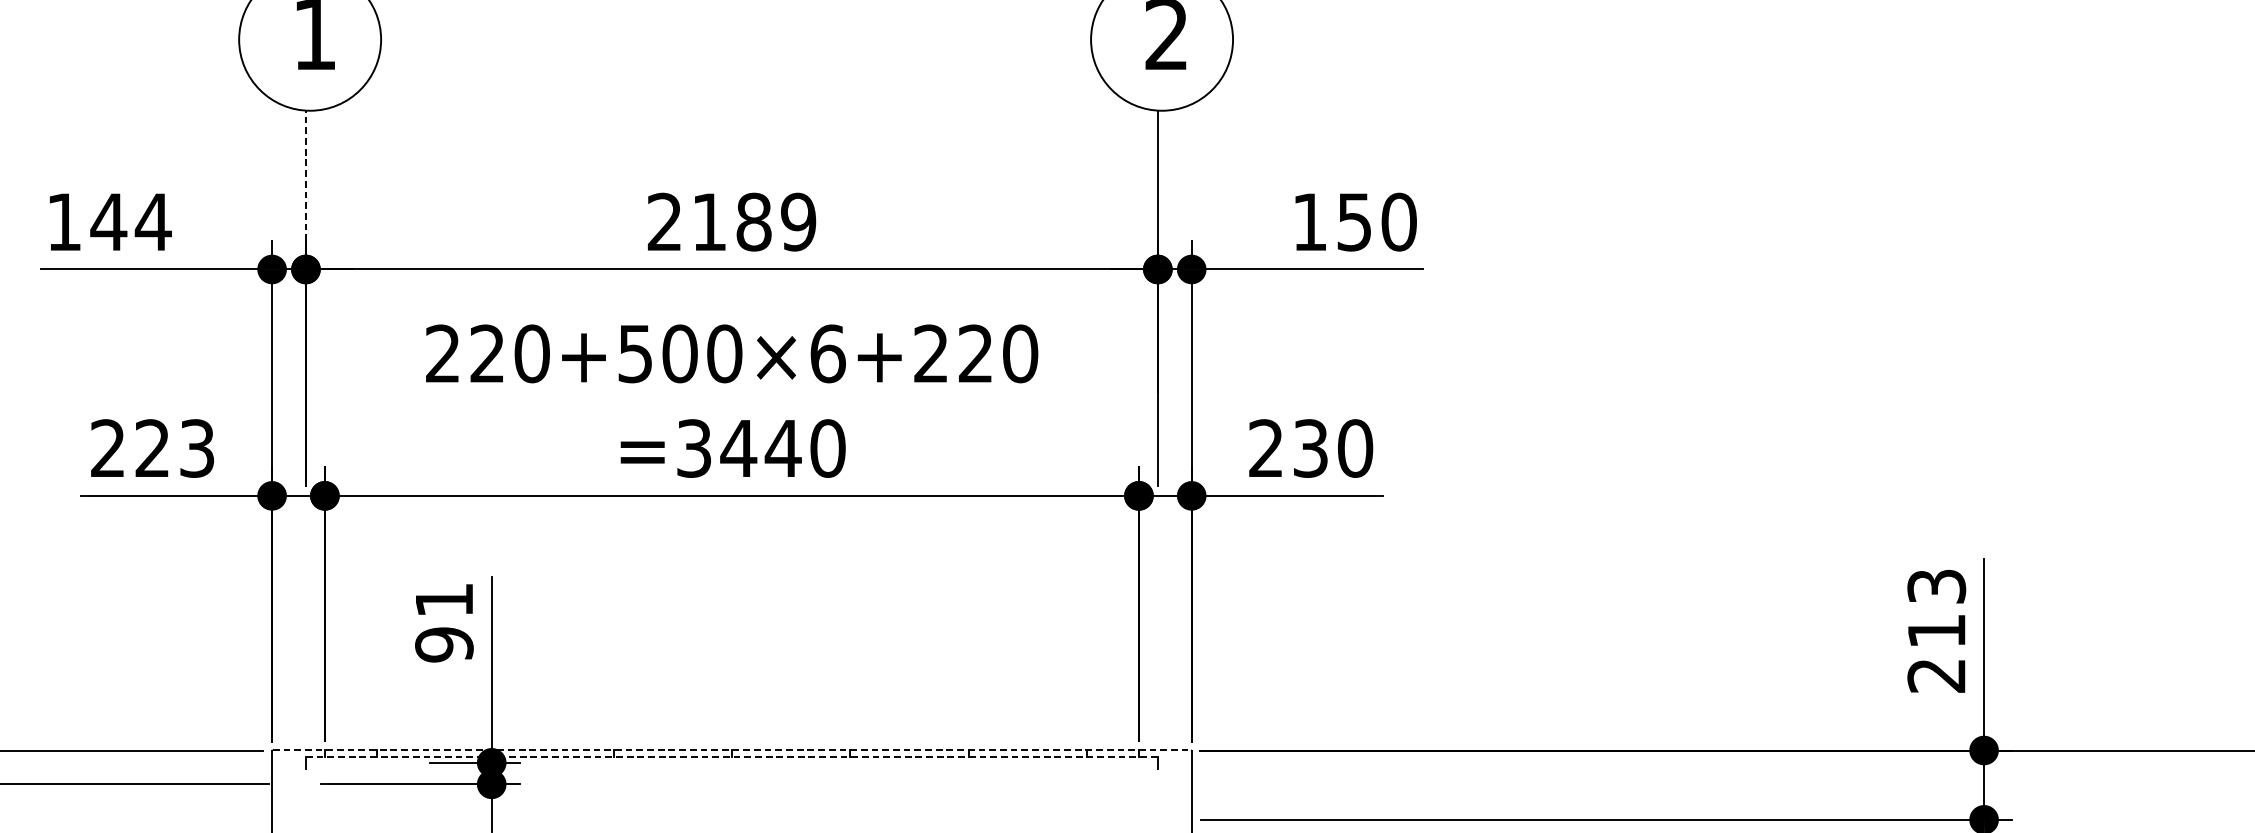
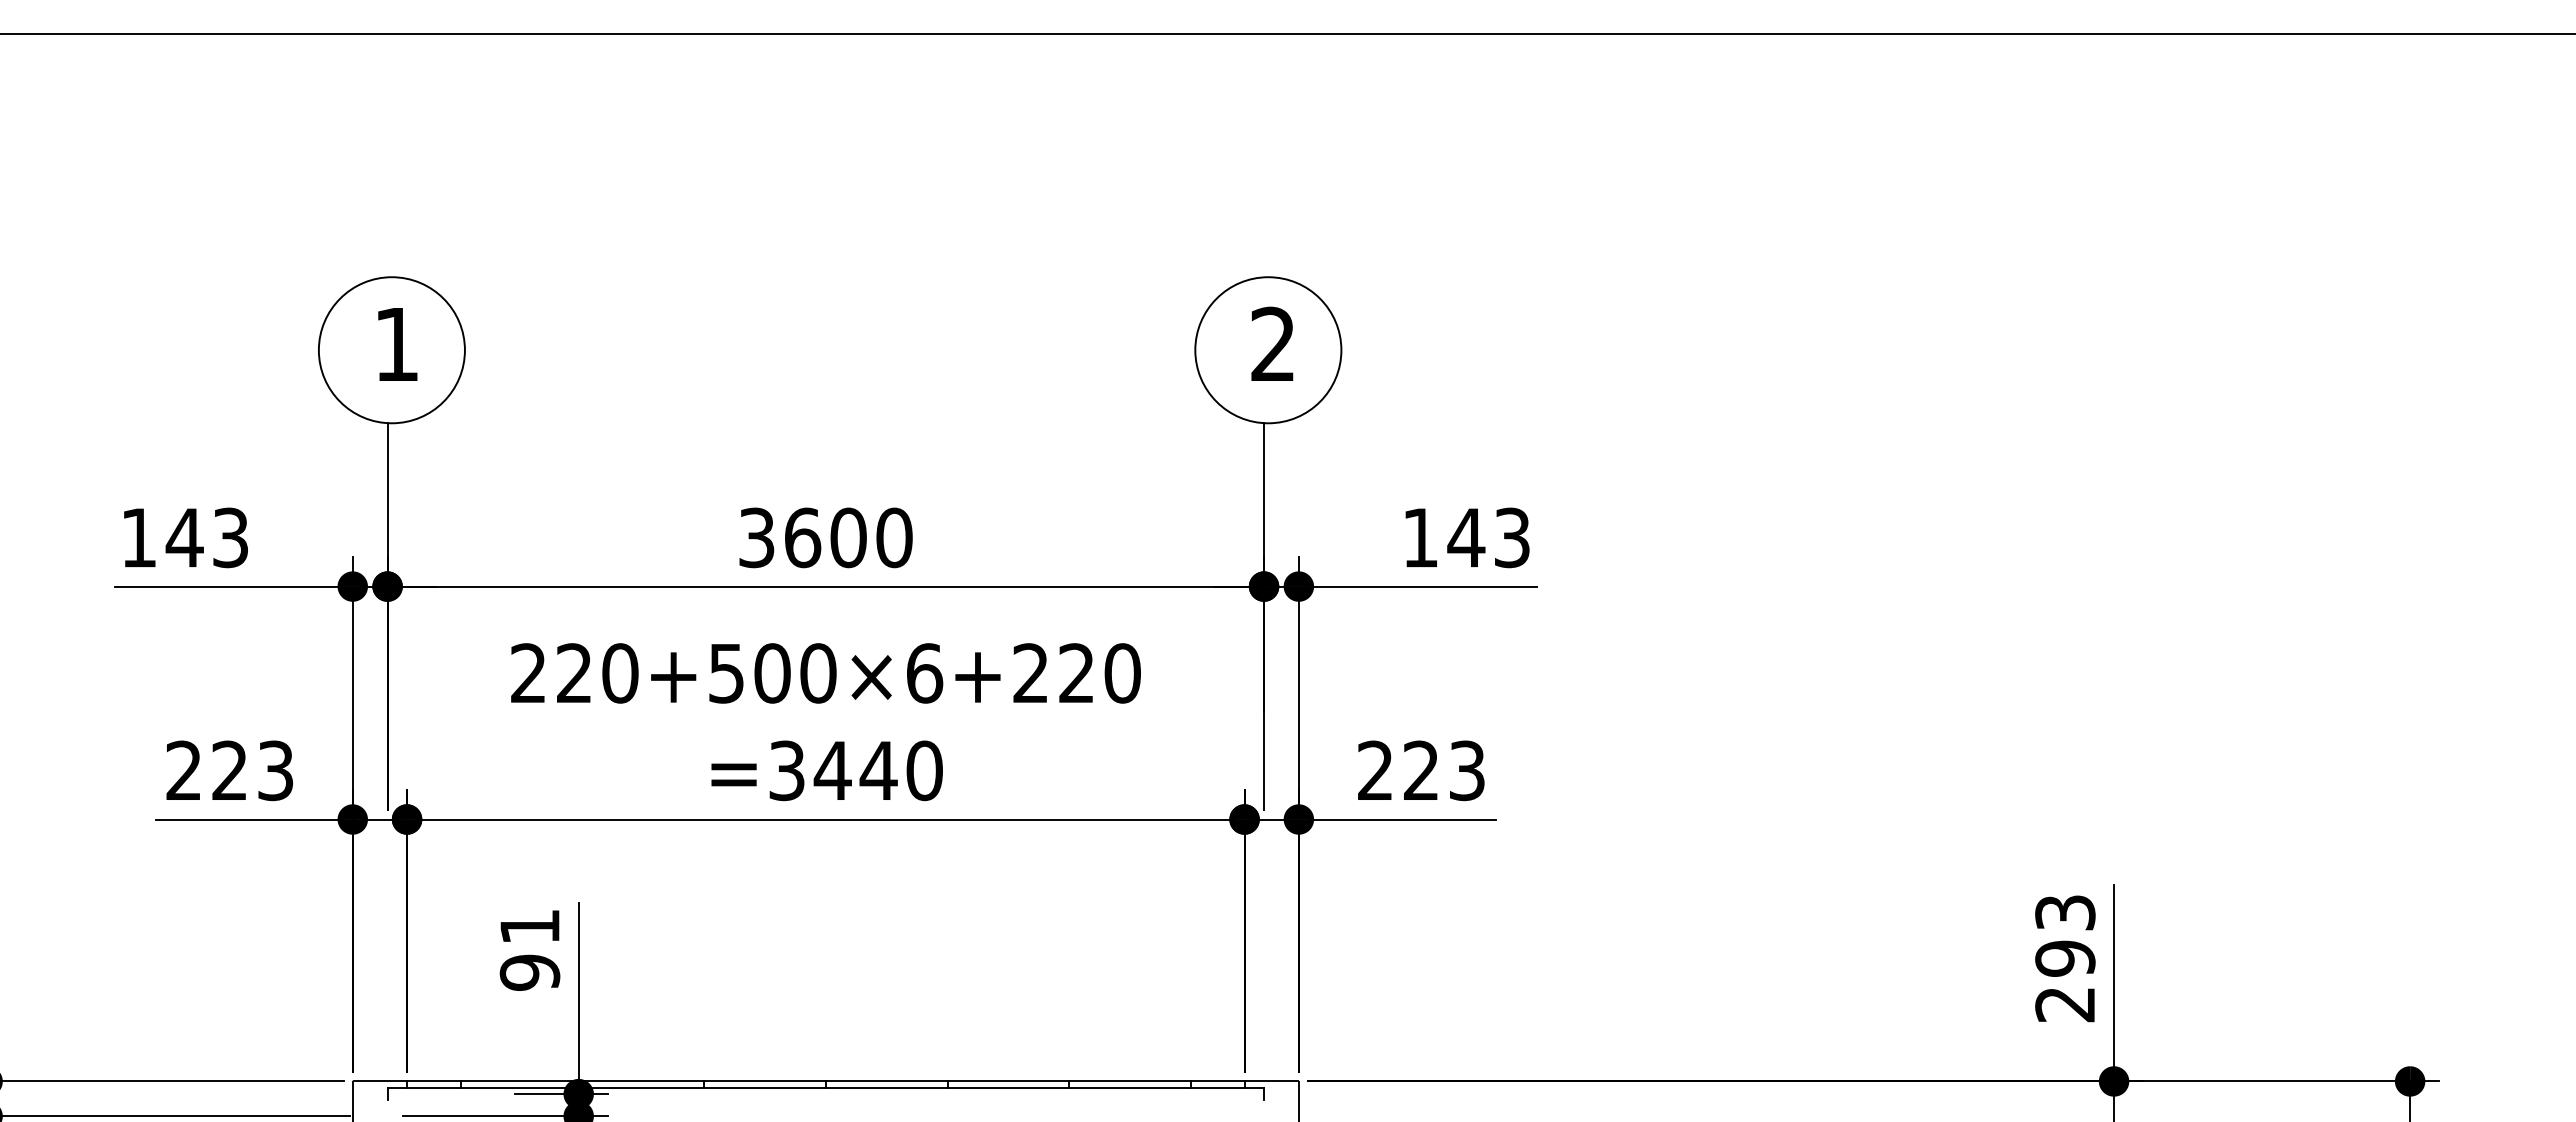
line: (305, 175) -> (387, 489), dashed -> solid
text: (153, 221) -> (230, 537), 144 -> 143
text: (731, 221) -> (825, 537), 2189 -> 3600
text: (1376, 221) -> (1488, 537), 150 -> 143
text: (1333, 448) -> (1444, 770), 230 -> 223
text: (1936, 630) -> (2065, 958), 213 -> 293
line: (732, 750) -> (826, 1081), dashed -> solid
line: (732, 757) -> (826, 1088), dashed -> solid

